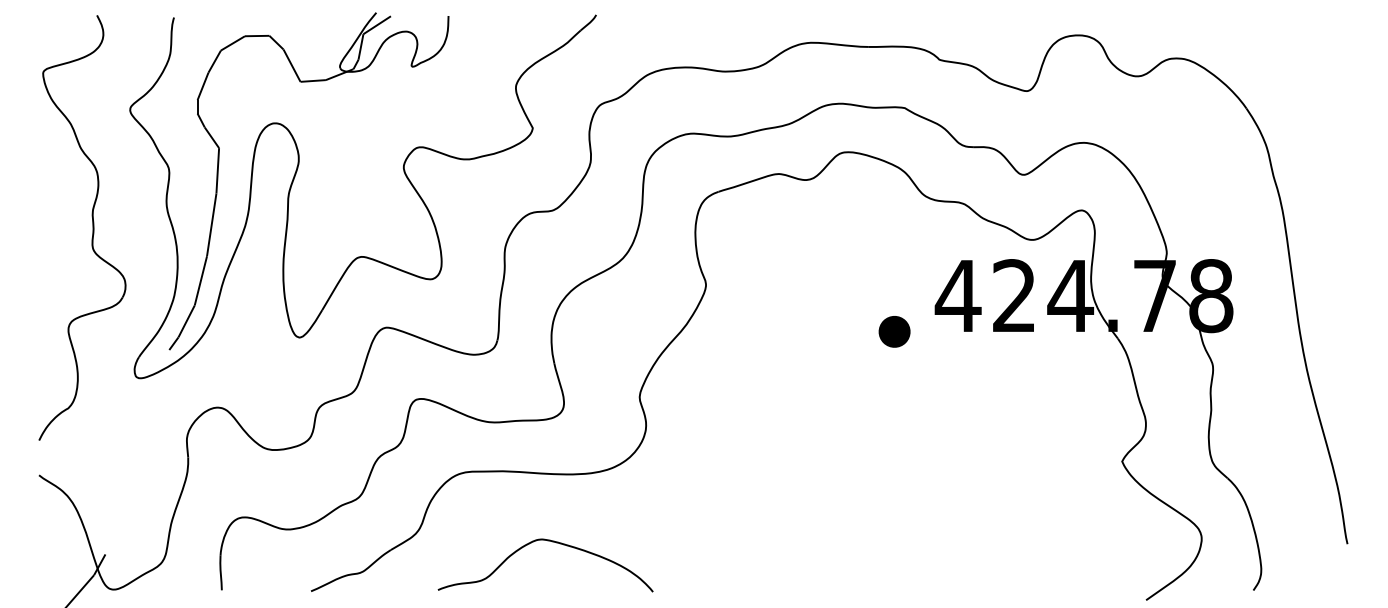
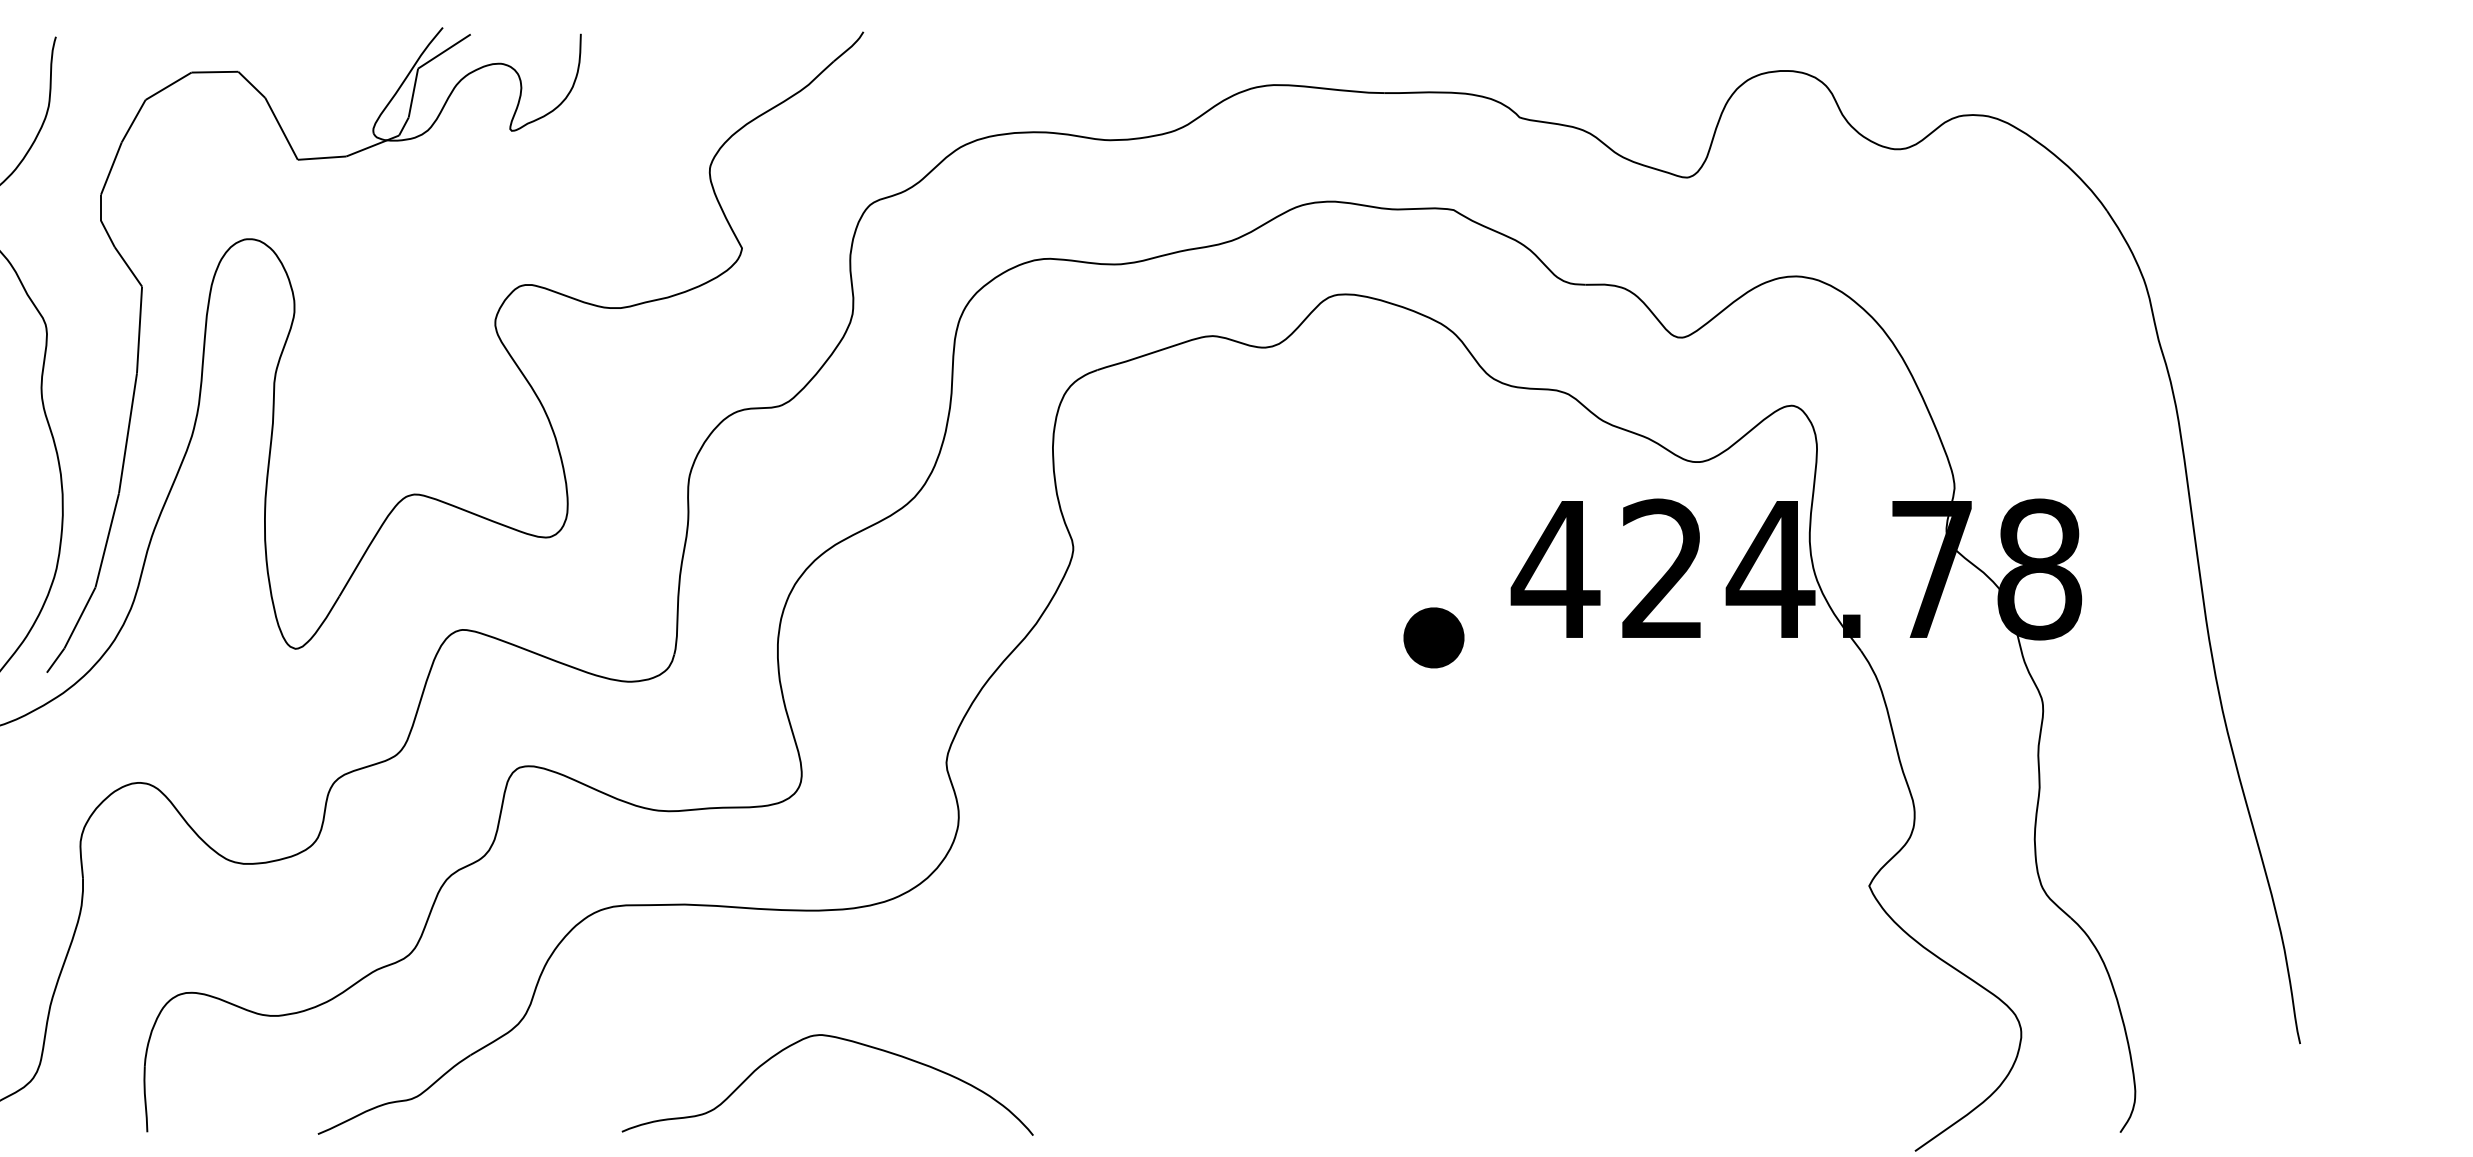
curve: (552, 542) -> (840, 1040), moved

